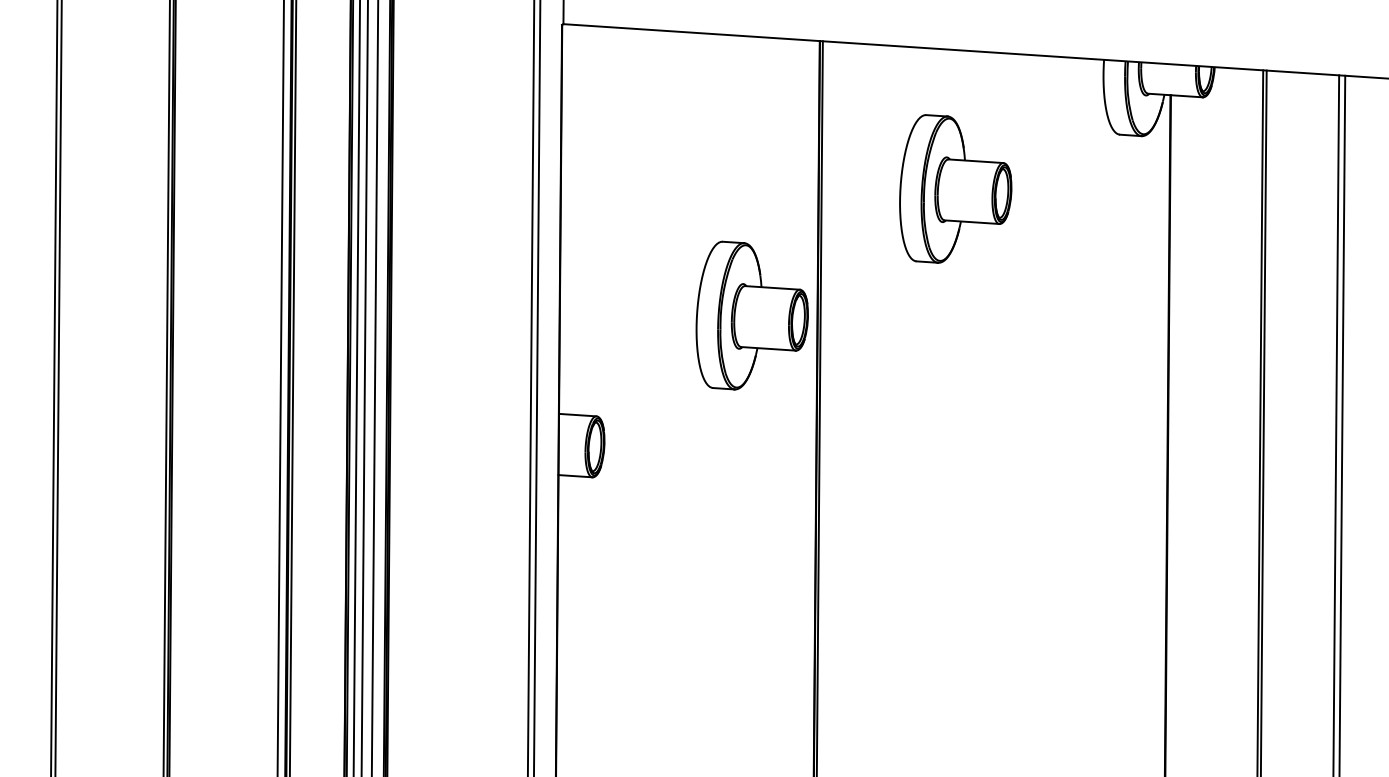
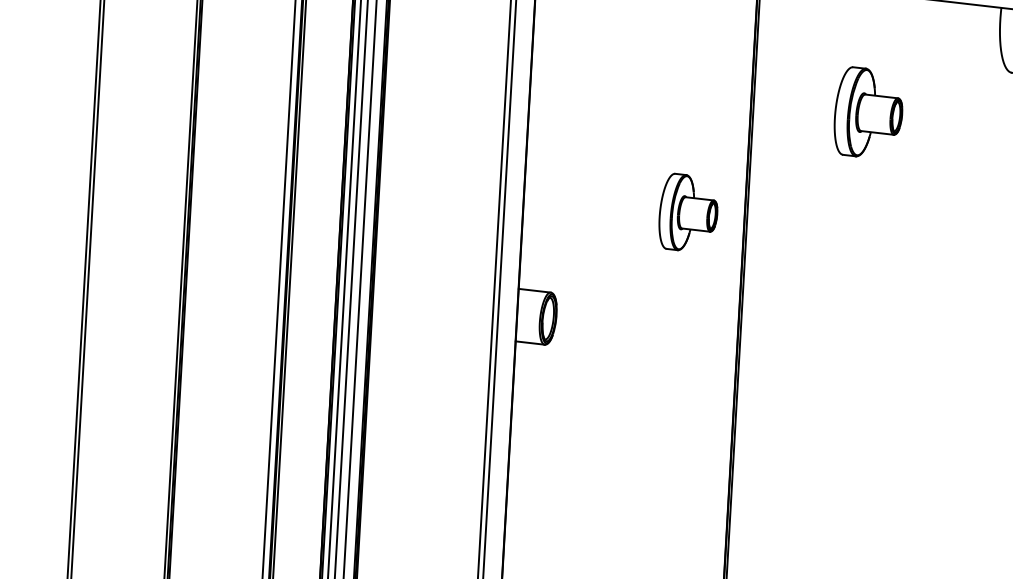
part: (955, 188) -> (868, 112), size x0.7
part: (751, 315) -> (688, 212), size x0.6

